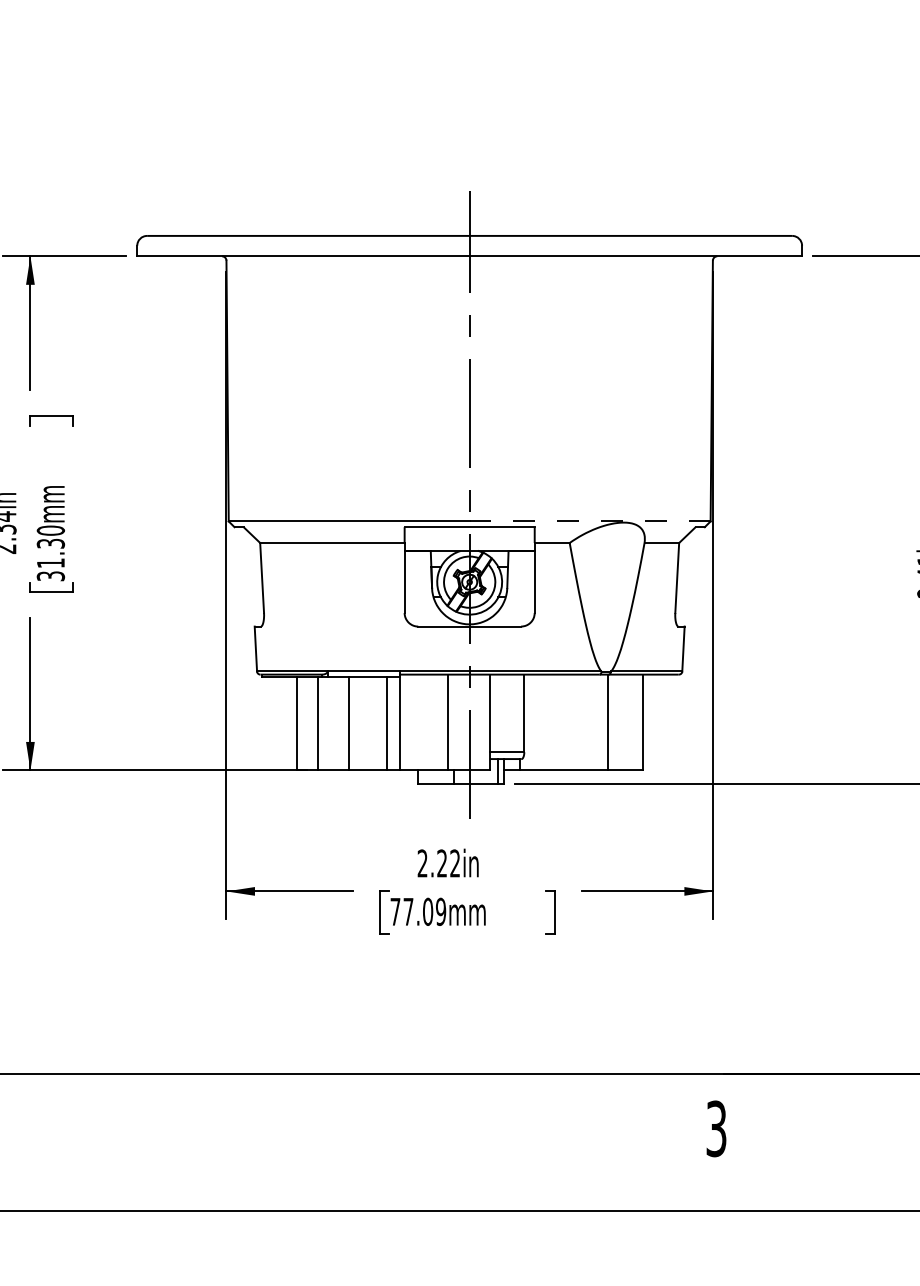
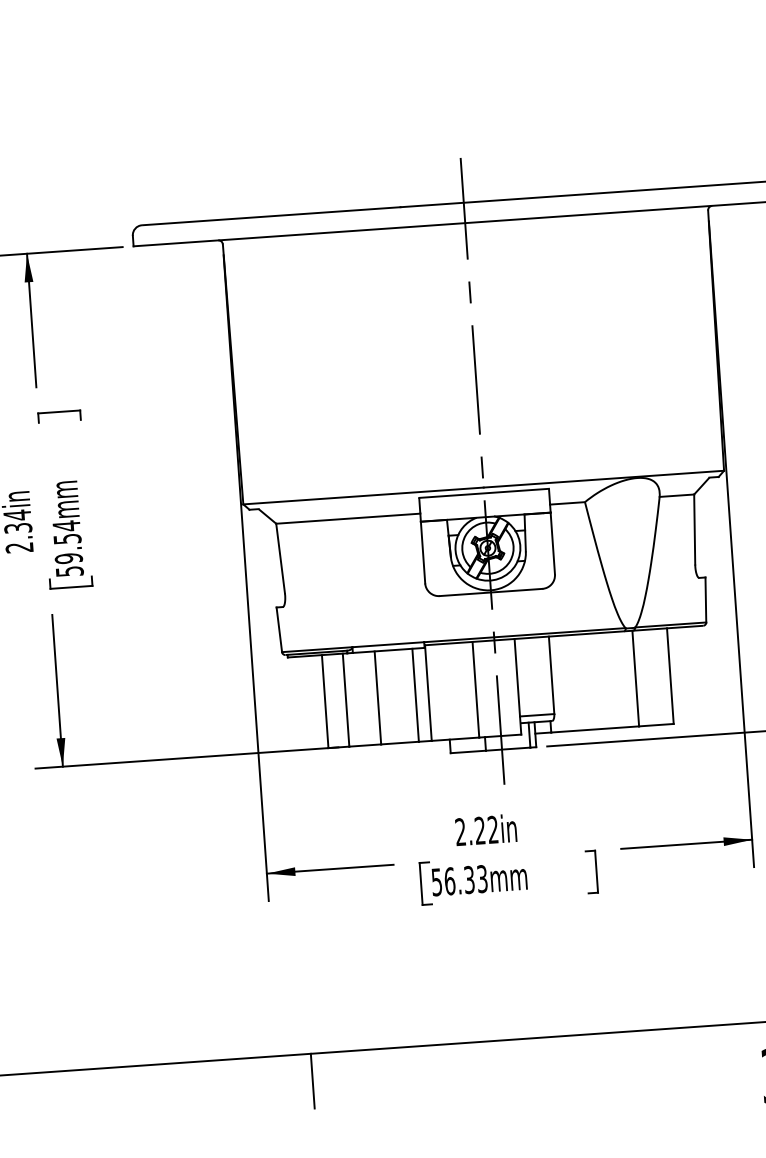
line: (589, 521) -> (603, 479), dashed -> solid
text: (50, 552) -> (67, 547), 31.30mm -> 59.54mm
text: (418, 911) -> (459, 880), 77.09mm -> 56.33mm
line: (257, 1101) -> (312, 1081), added

